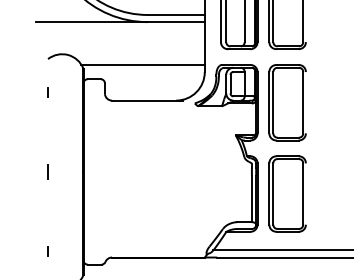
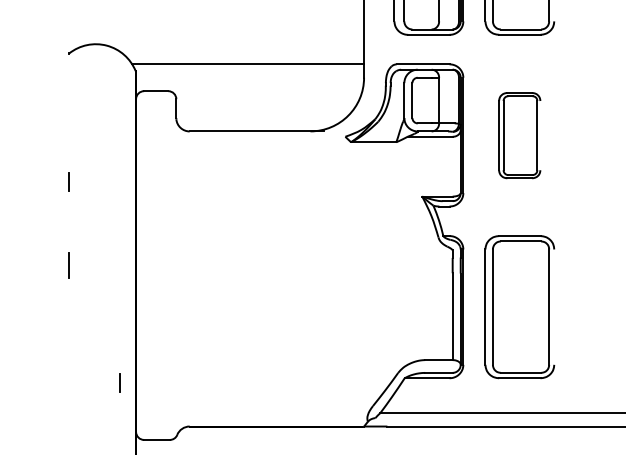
line: (47, 92) -> (68, 182), moved
part: (287, 102) -> (519, 134), size x0.6
line: (47, 251) -> (119, 383), moved

